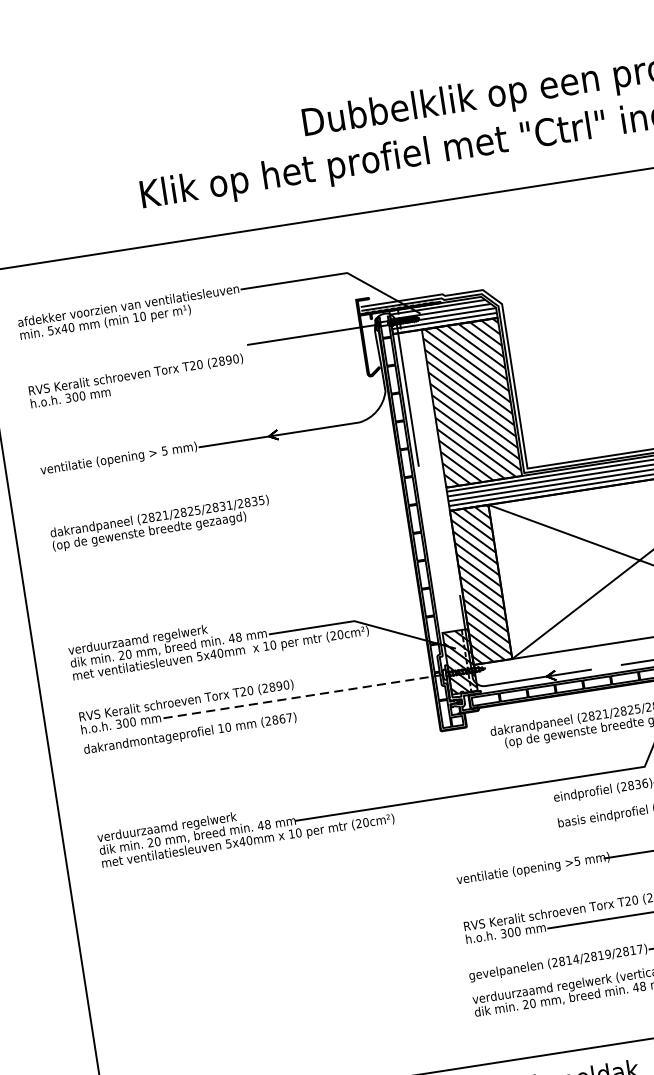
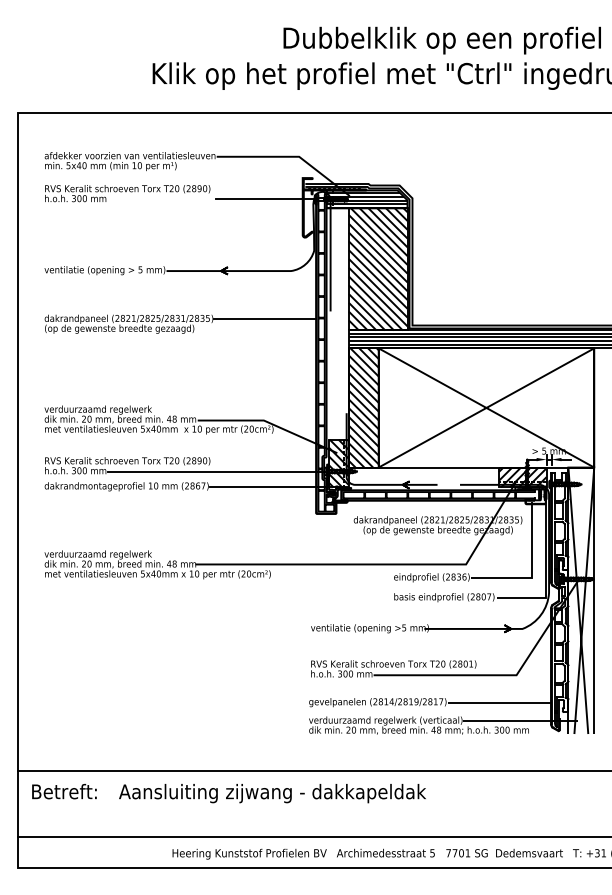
text: (136, 380) -> (127, 193), moved
line: (334, 490) -> (264, 319), added
line: (304, 696) -> (217, 471), dashed -> solid
line: (374, 705) -> (269, 486), added

